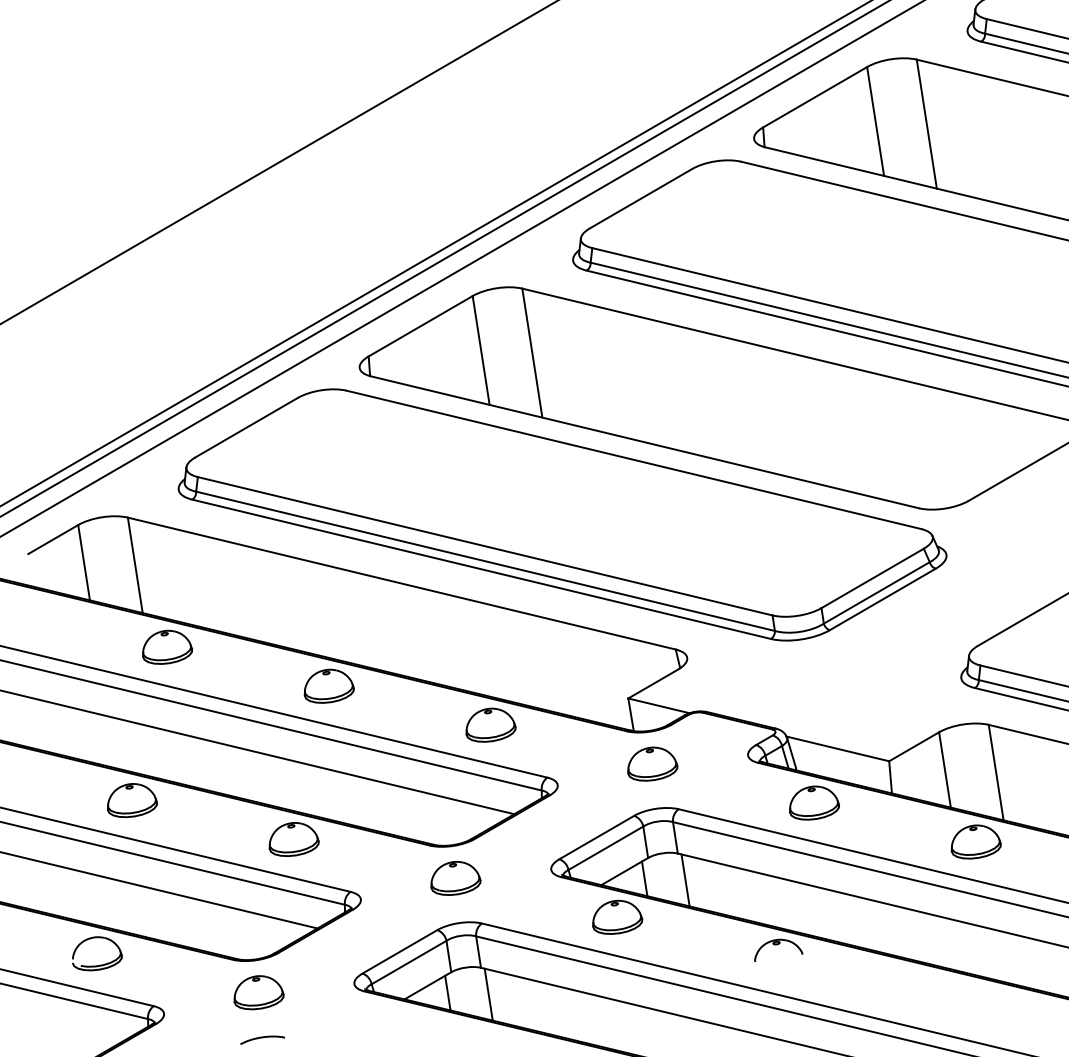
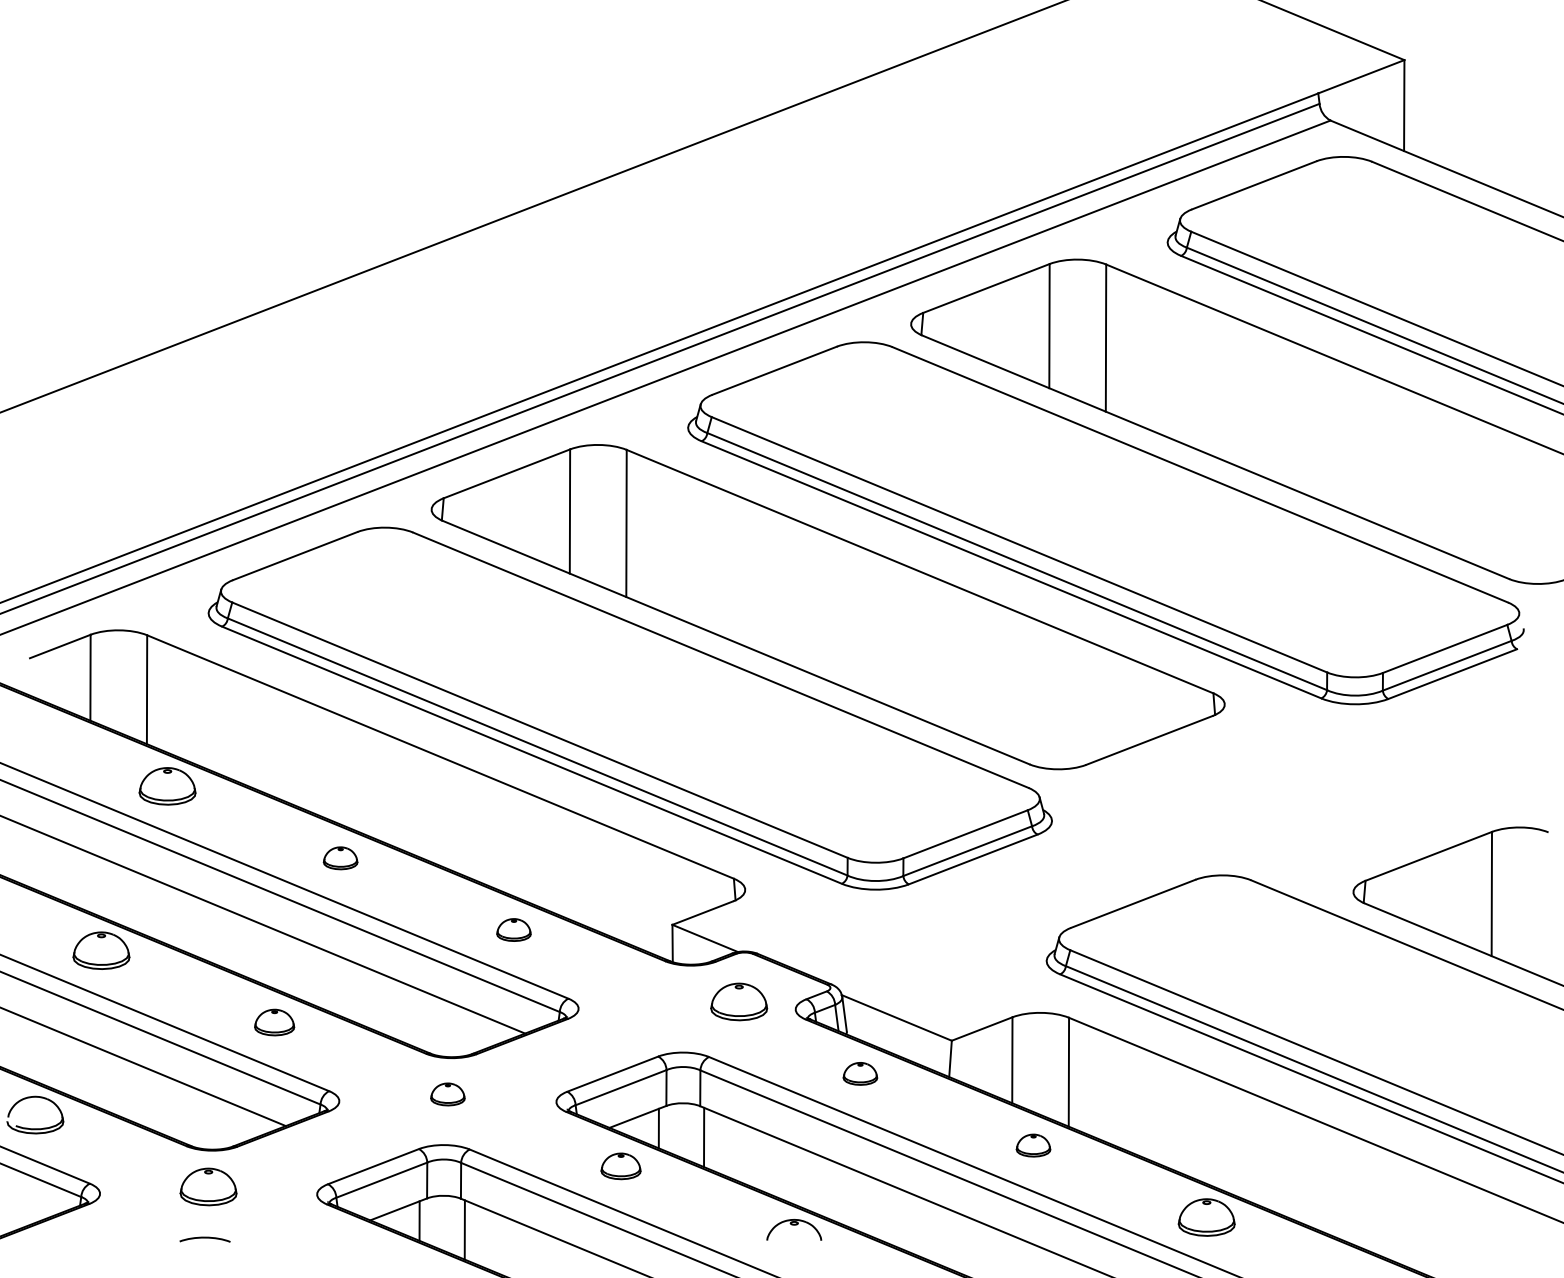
part: (328, 686) -> (340, 858), size x0.6
part: (489, 724) -> (513, 929), size x0.6
part: (652, 763) -> (739, 1001), moved
part: (813, 802) -> (860, 1073), size x0.6
part: (293, 839) -> (274, 1022), size x0.7
part: (975, 841) -> (1033, 1145), size x0.6
part: (454, 878) -> (447, 1094), size x0.6
part: (616, 917) -> (620, 1166), size x0.7

